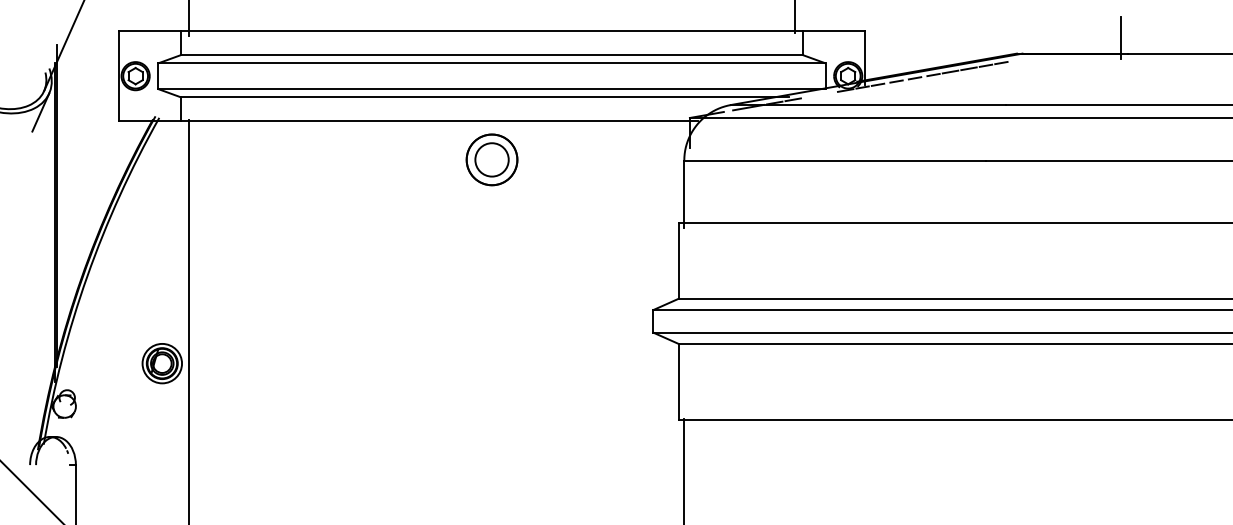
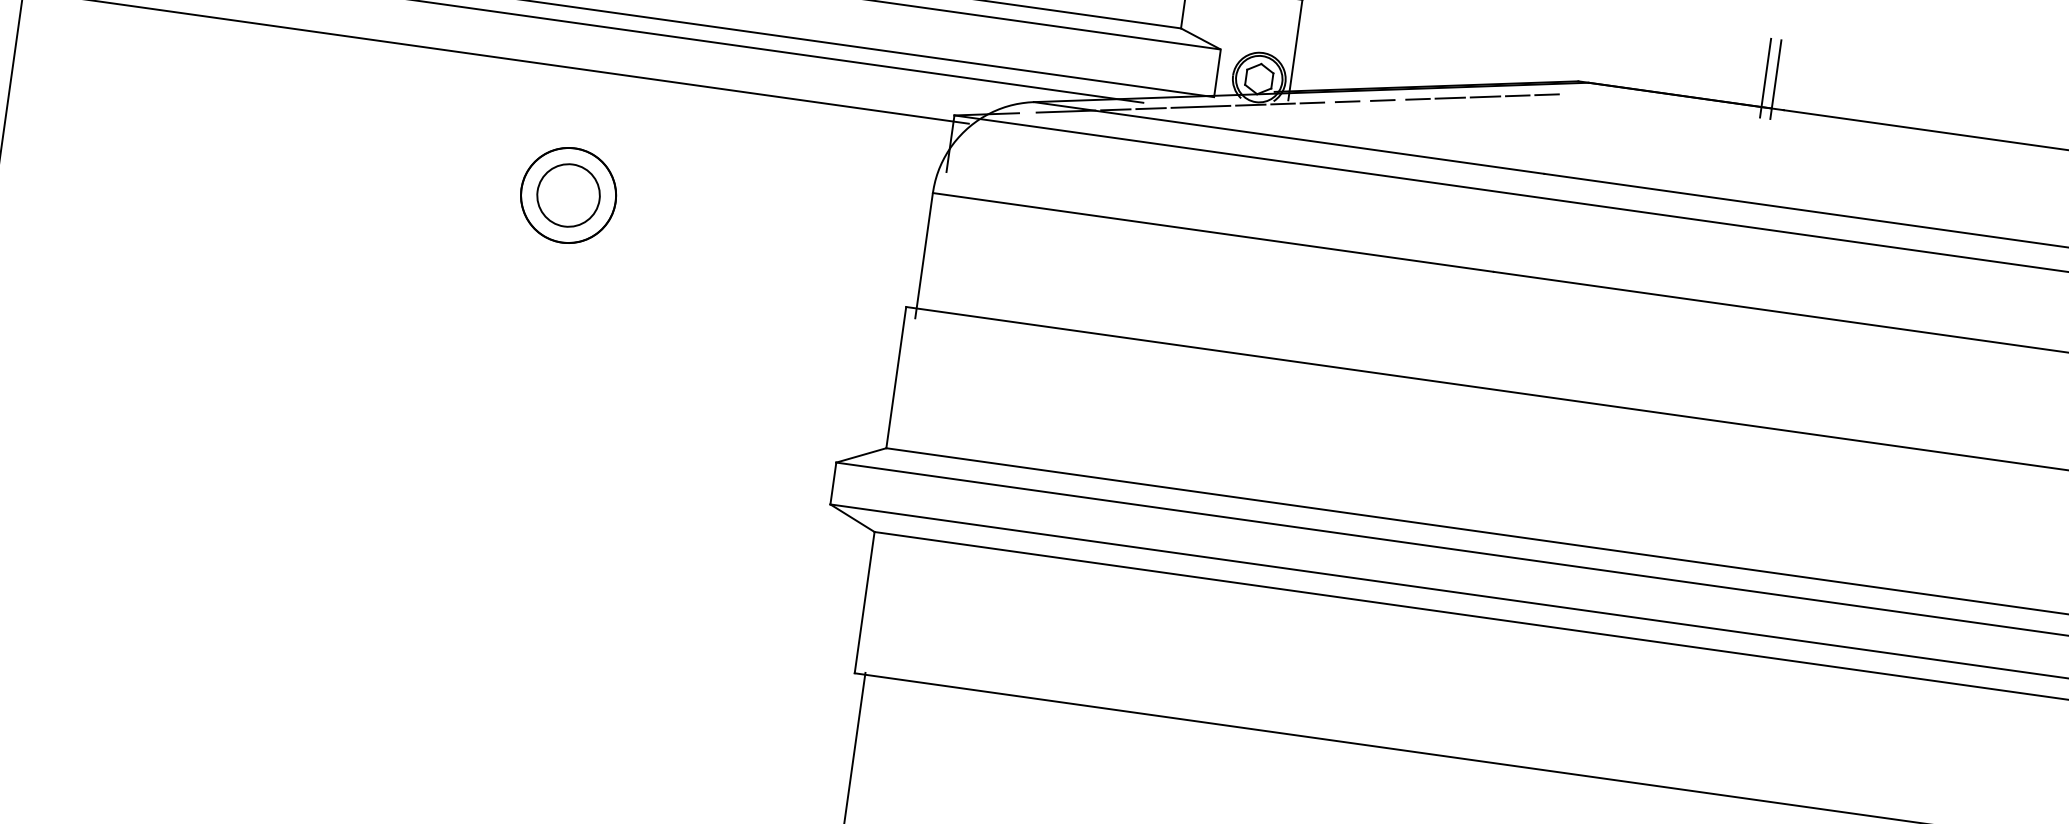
line: (1115, 37) -> (1765, 77), added
line: (819, 94) -> (1201, 105), added
part: (491, 159) -> (567, 194), moved

